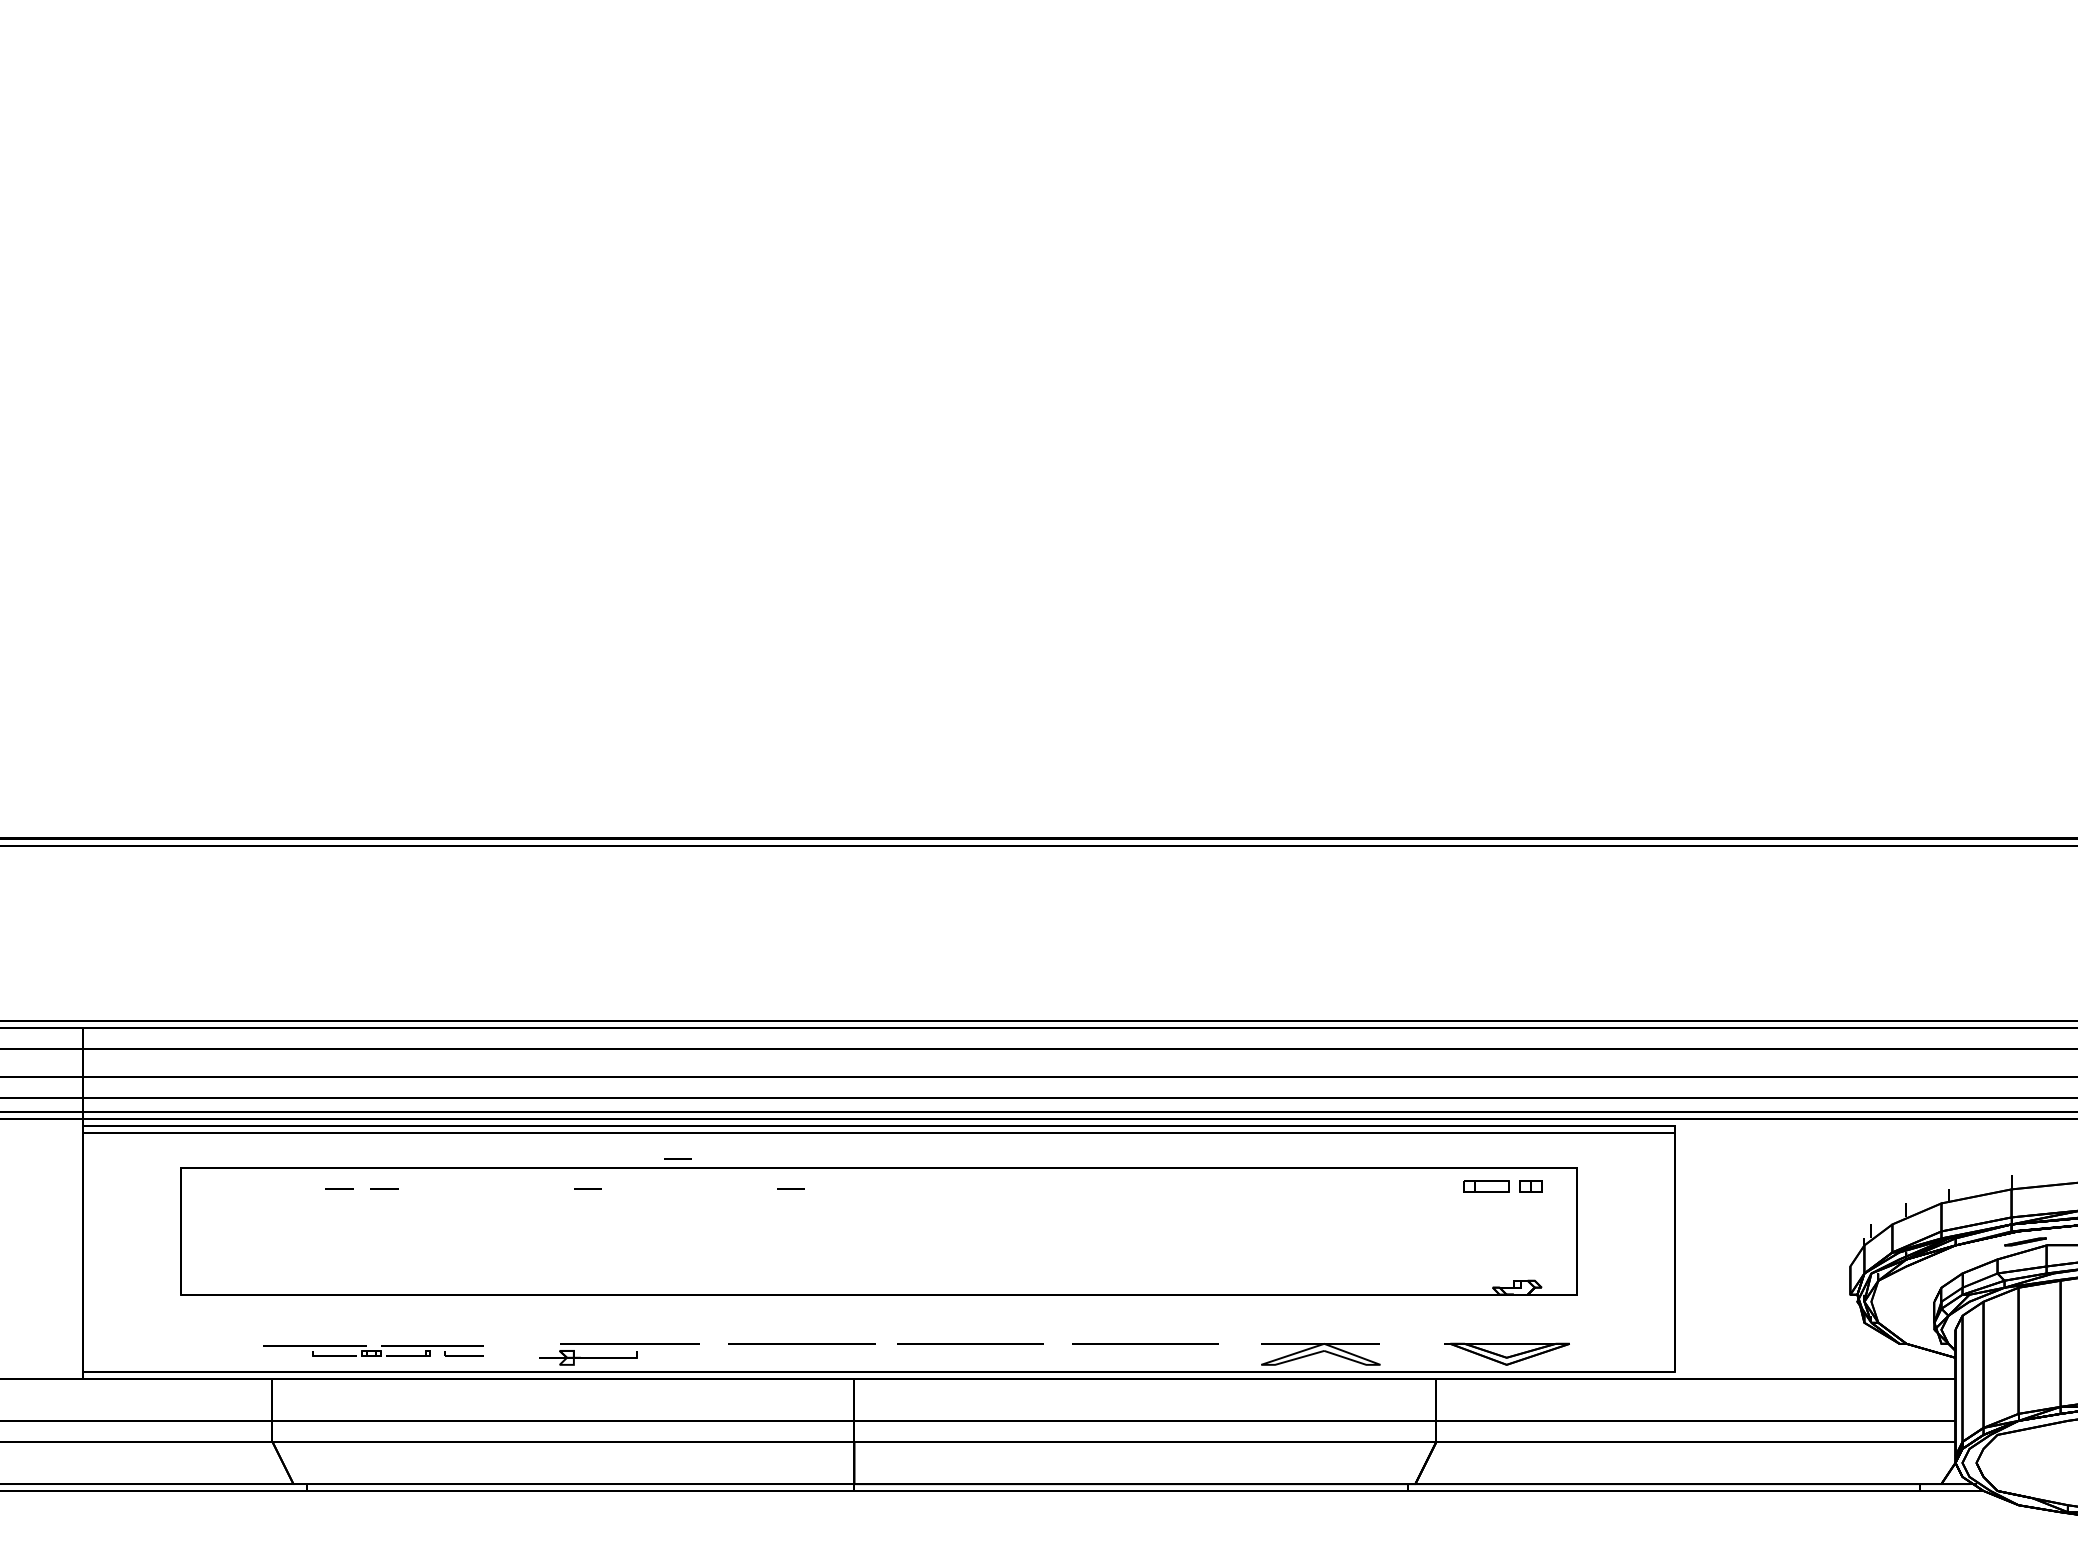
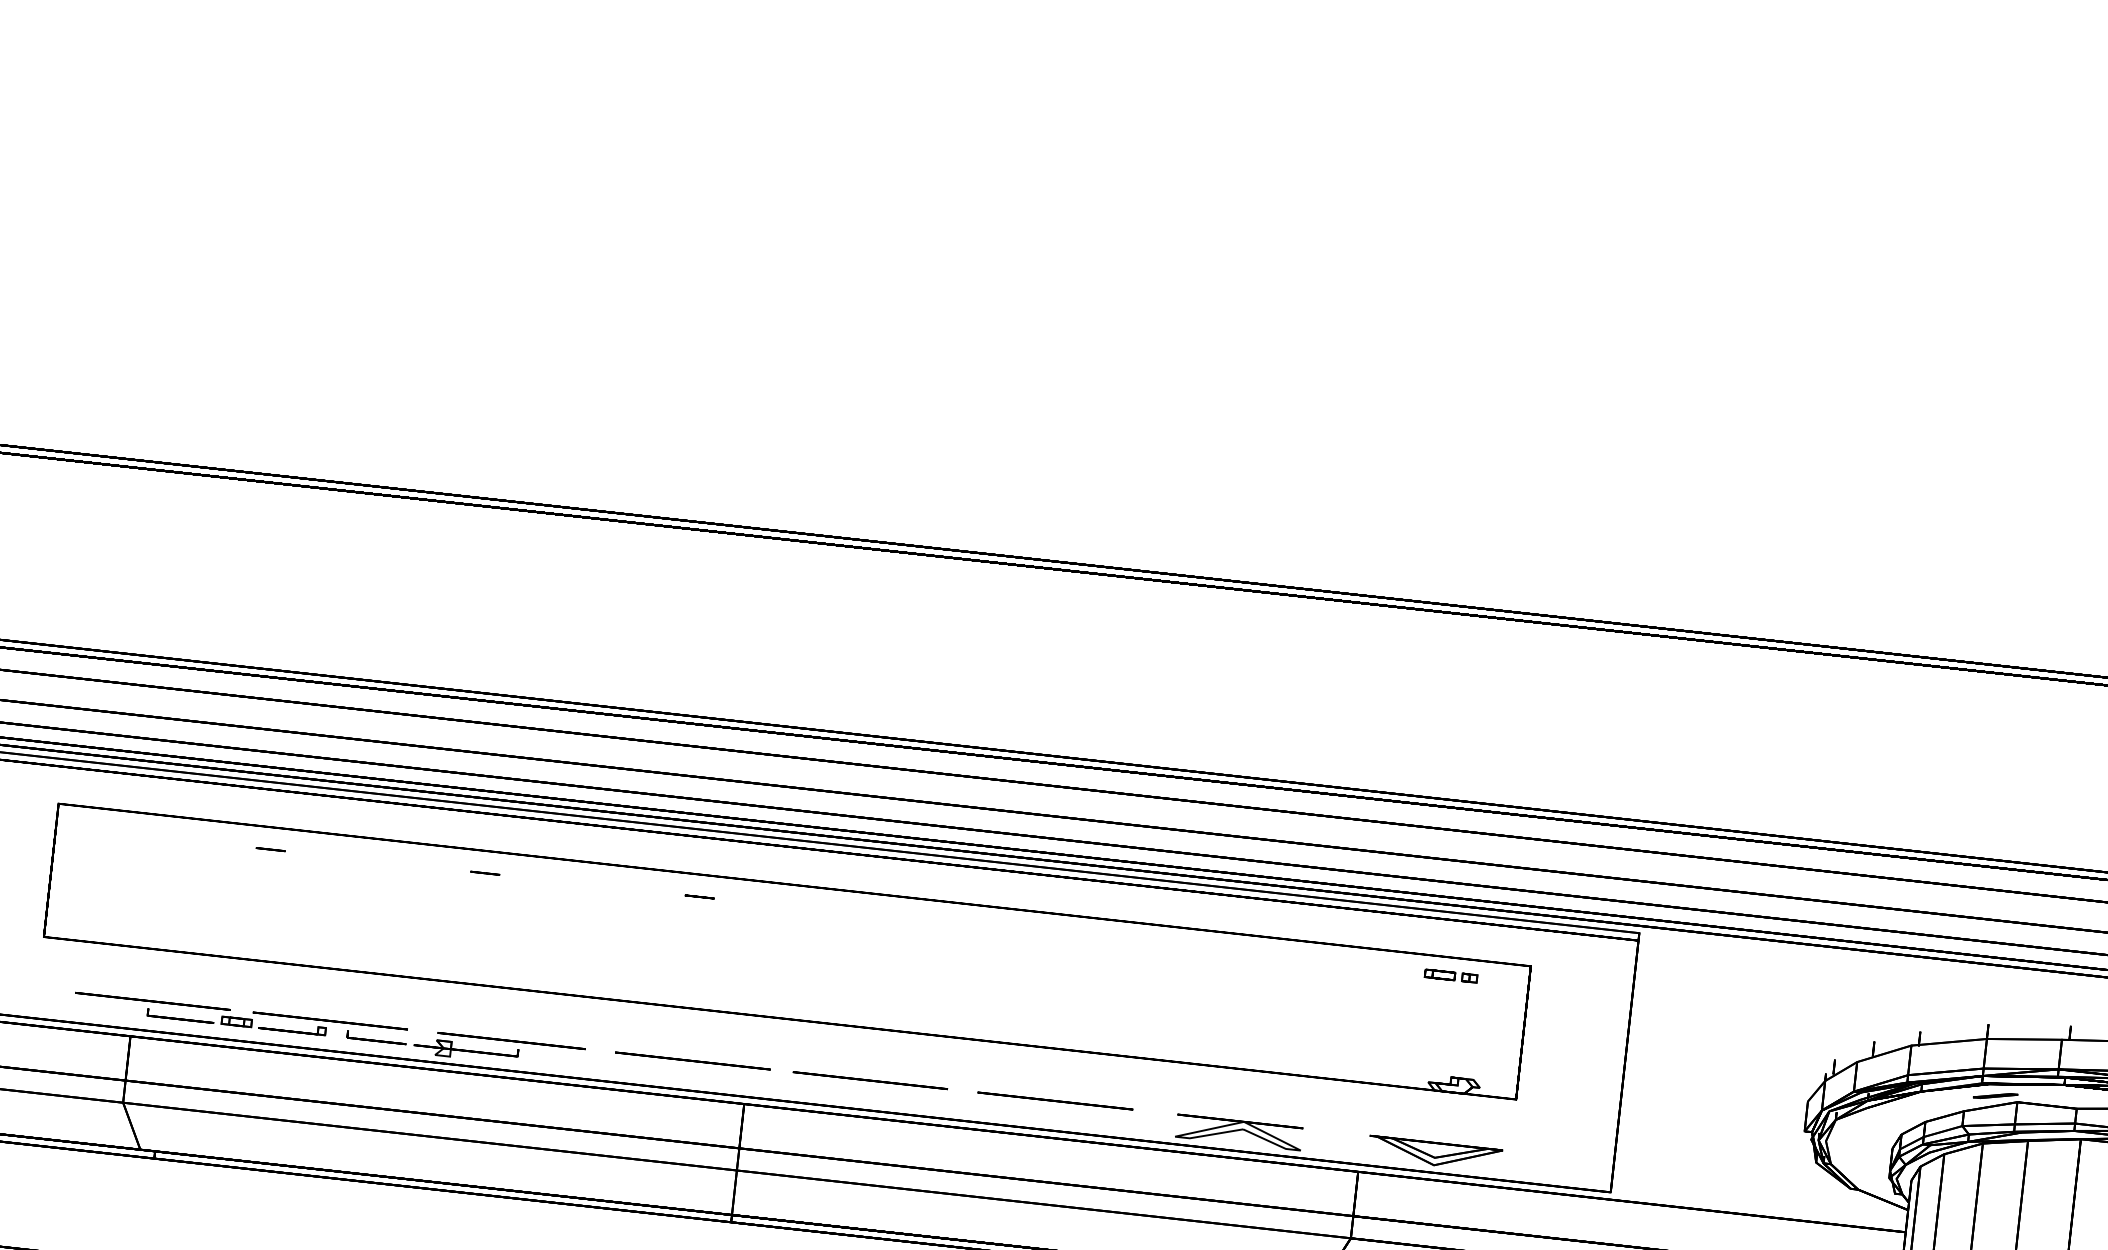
line: (677, 1158) -> (583, 851), removed
part: (1503, 1185) -> (1451, 975), size x0.62
line: (339, 1188) -> (223, 843), removed
part: (373, 1350) -> (240, 1018), size x1.43

